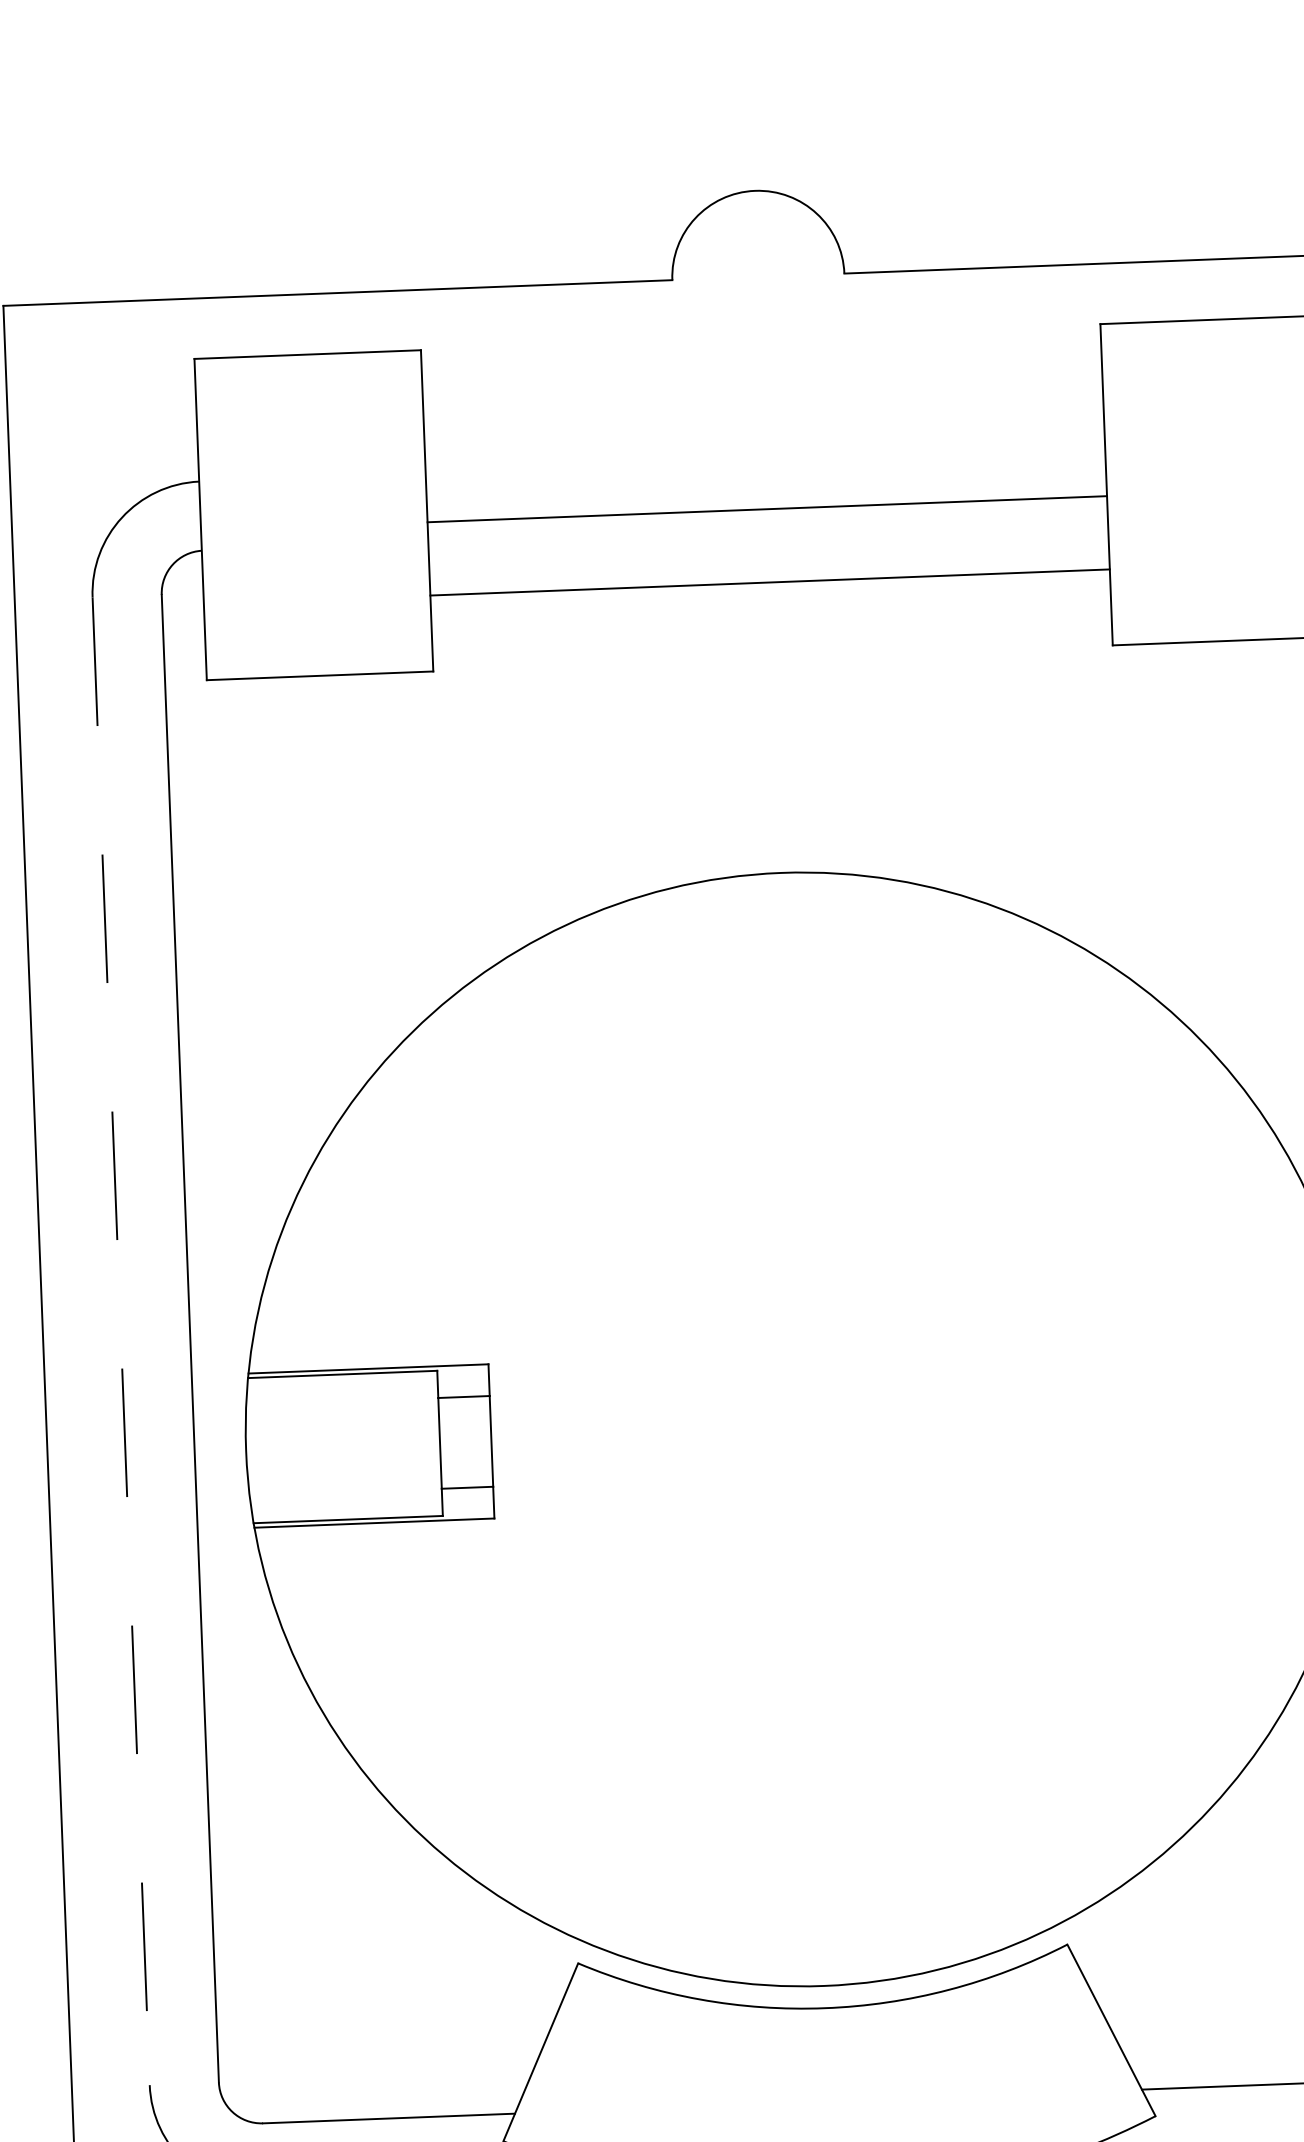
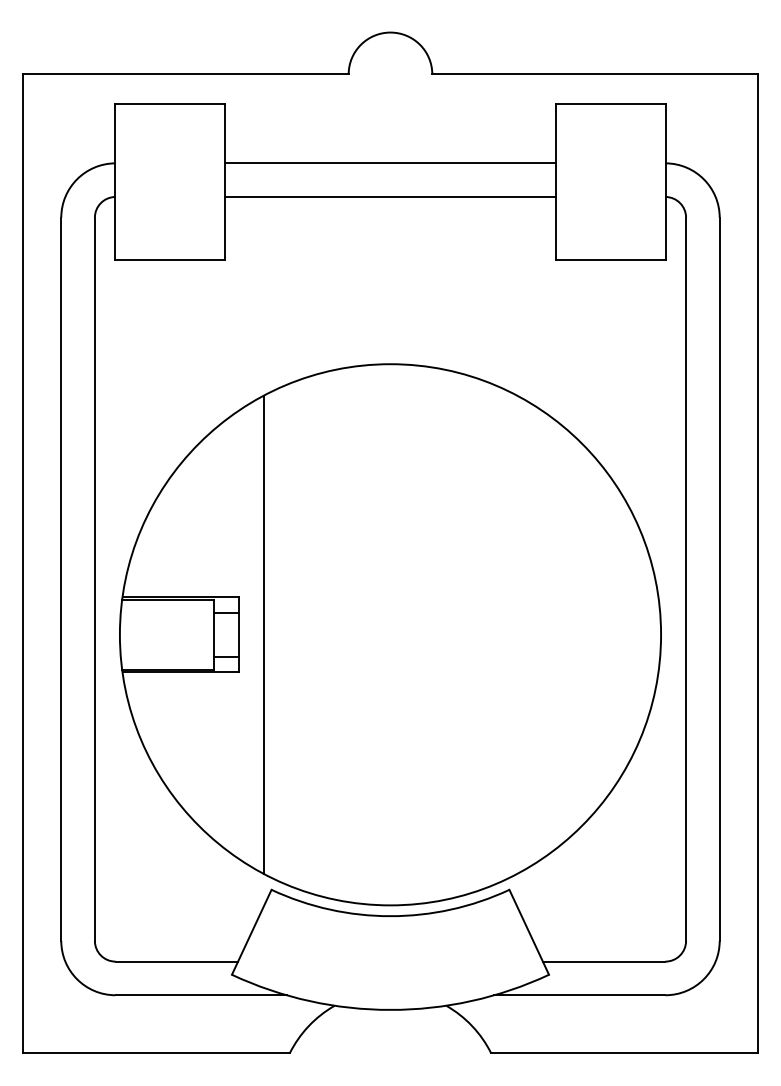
line: (767, 509) -> (390, 163), moved
line: (770, 581) -> (390, 196), moved
line: (121, 1341) -> (61, 579), dashed -> solid
line: (543, 1438) -> (264, 634), added

